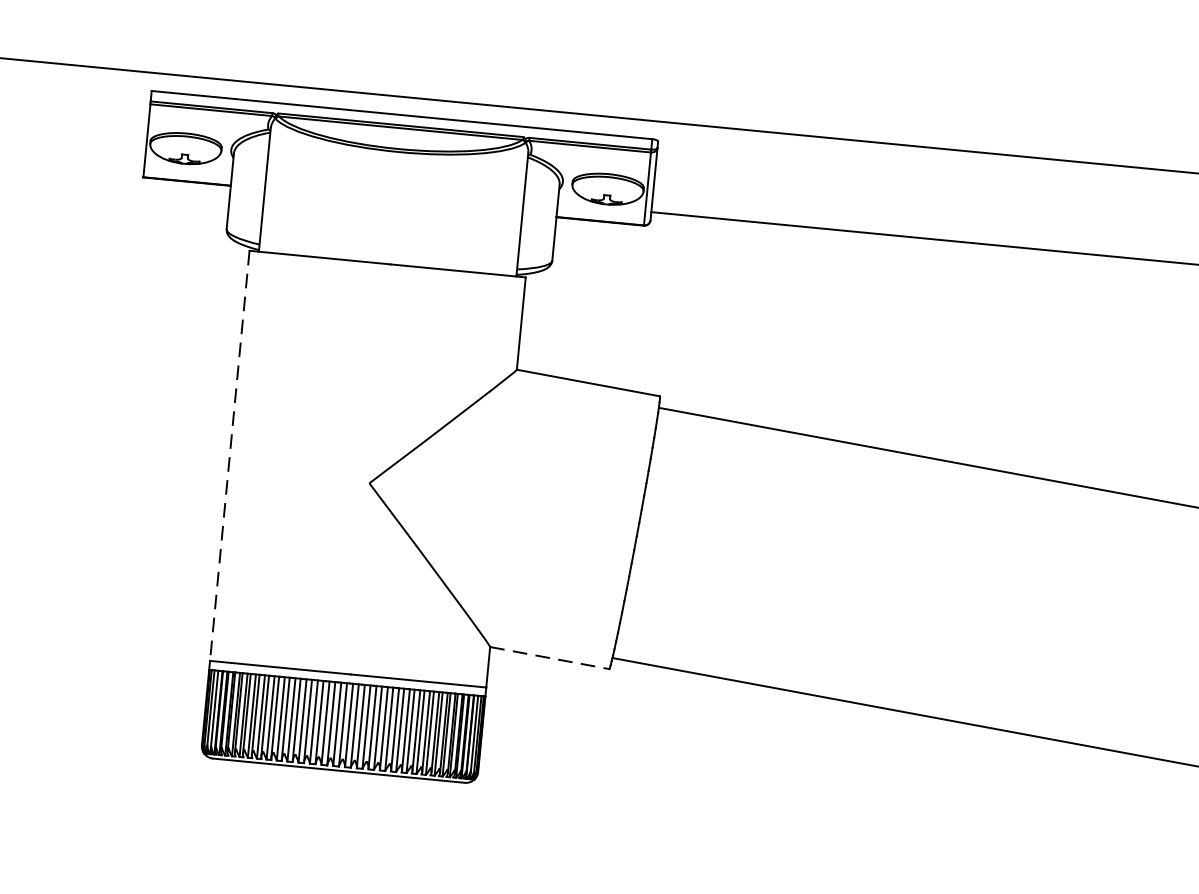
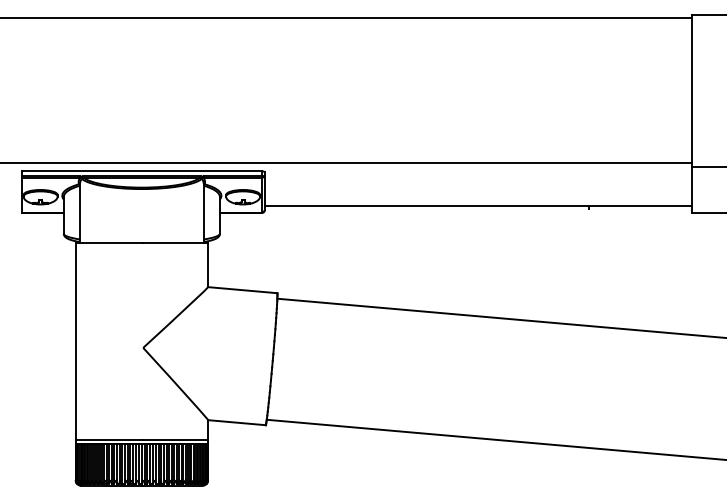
line: (229, 456) -> (75, 341), dashed -> solid
line: (548, 657) -> (236, 422), dashed -> solid

